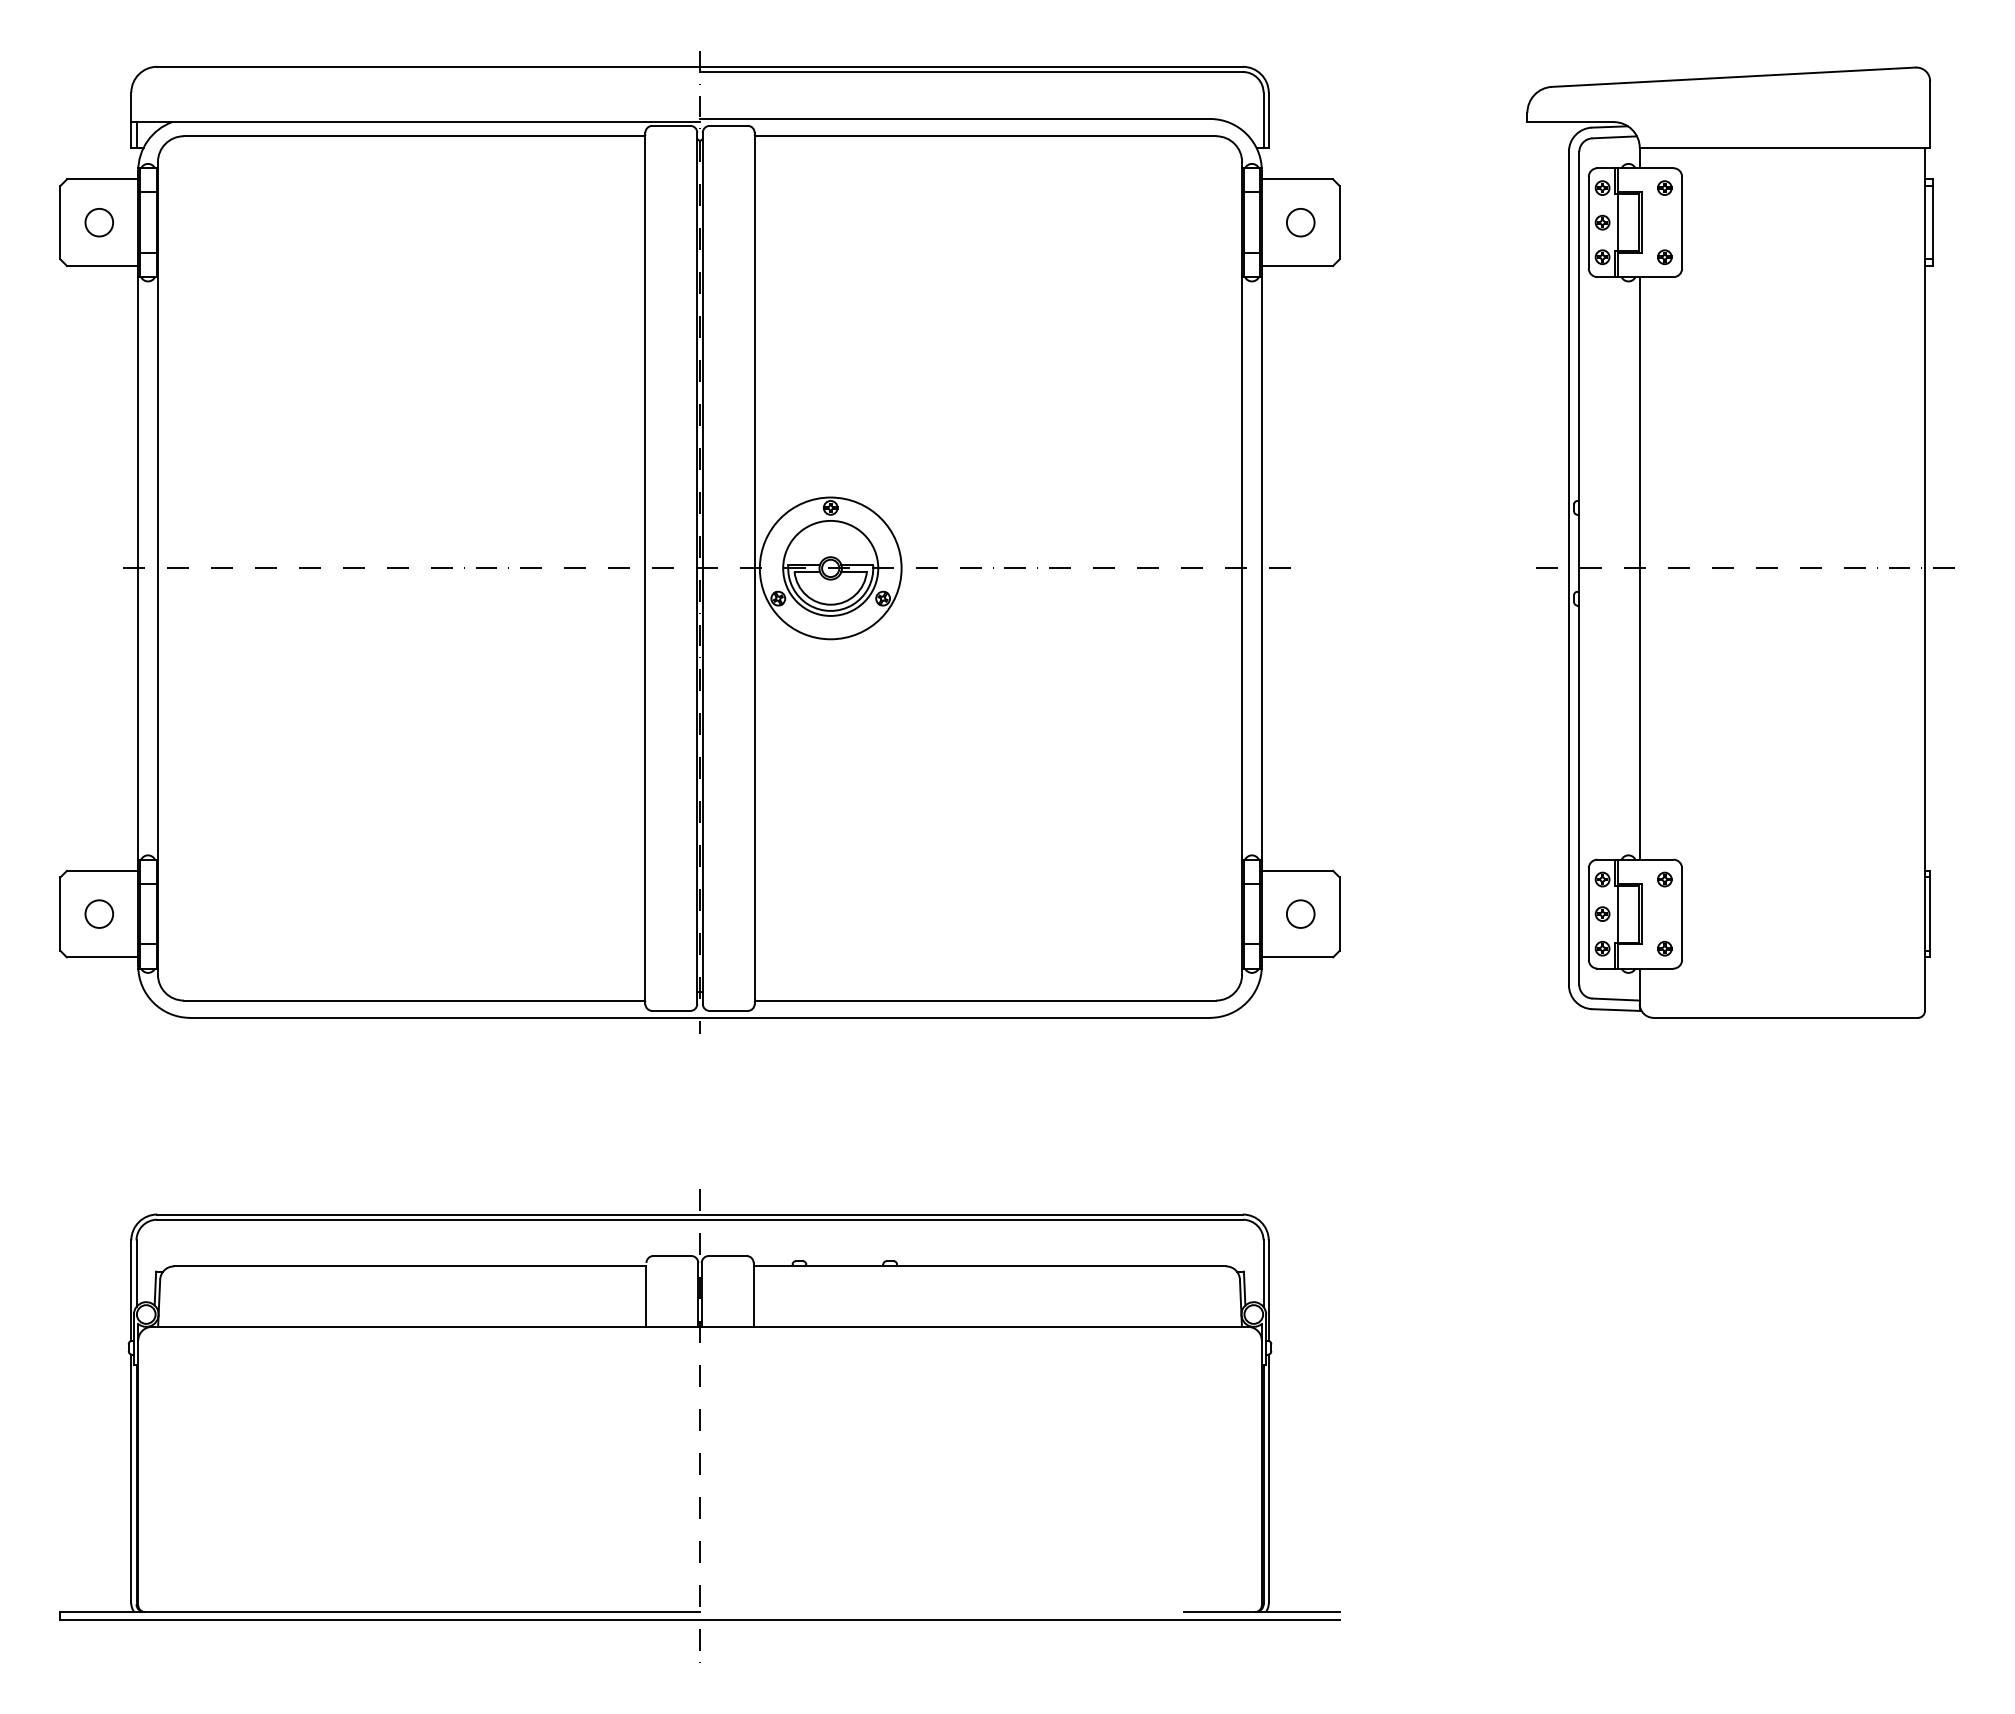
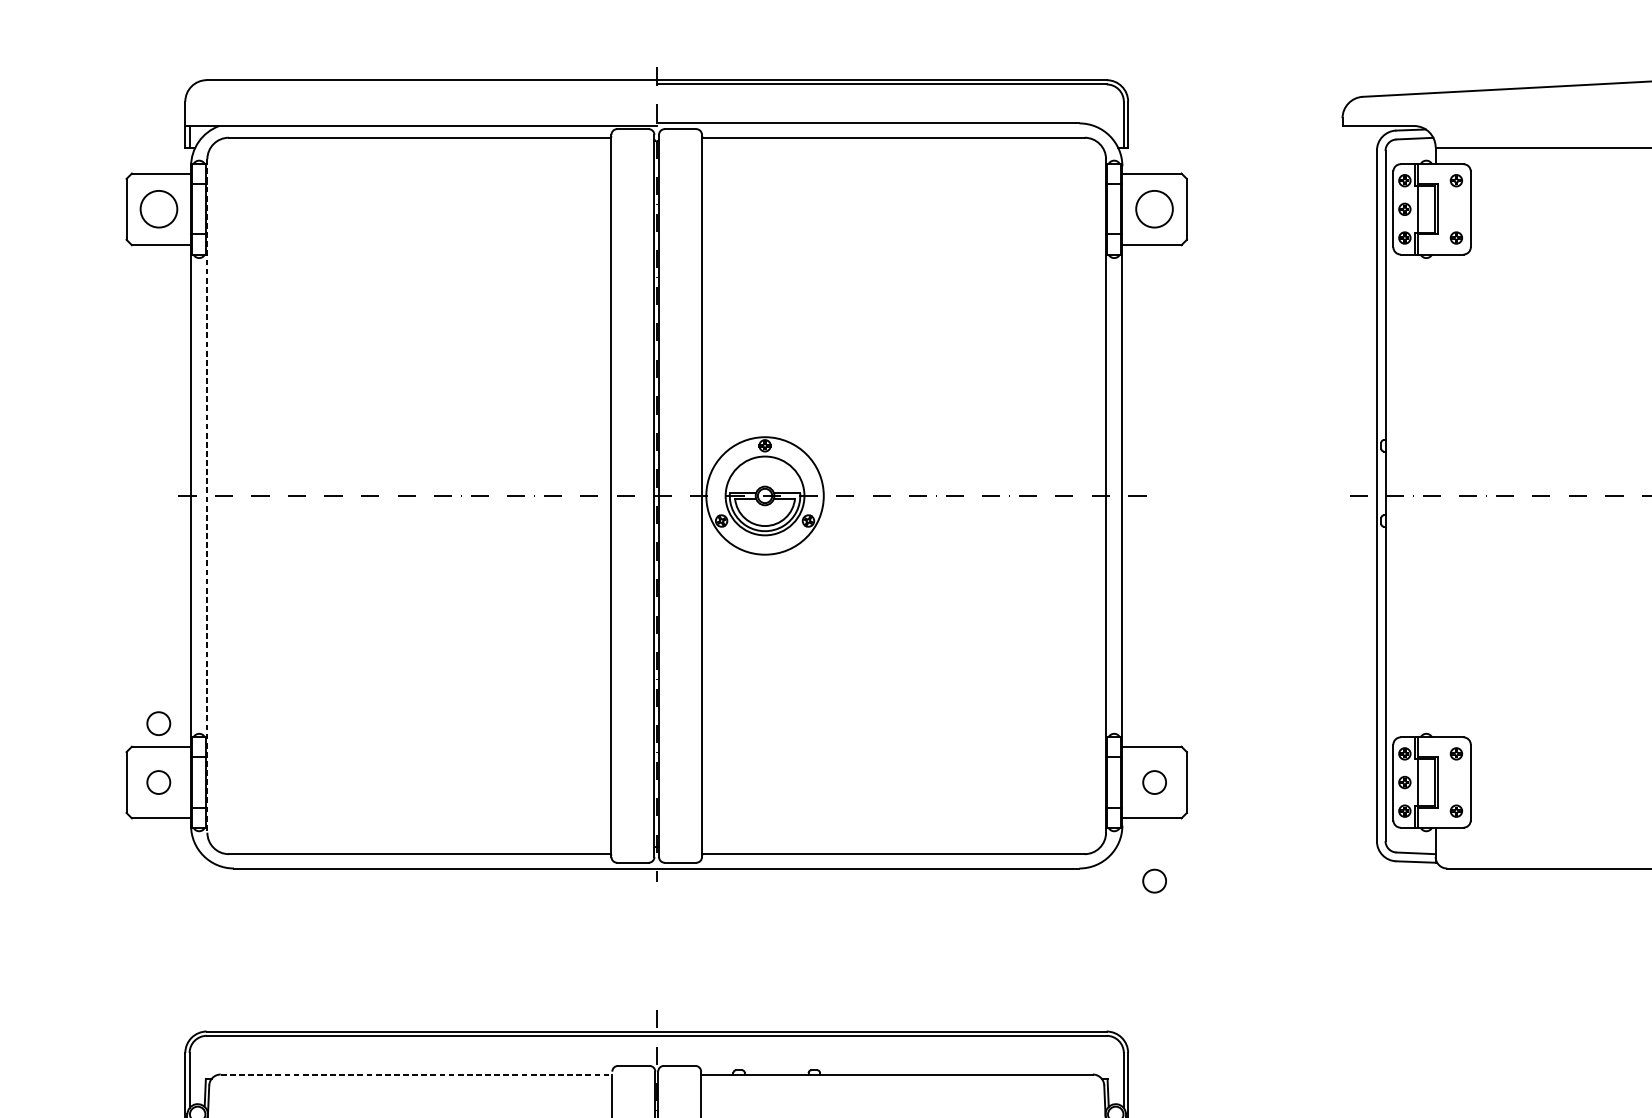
circle: (98, 222) -> (158, 209), size x1.6
circle: (1300, 222) -> (1154, 209), size x1.6
line: (157, 568) -> (207, 496), solid -> dashed
line: (1639, 568) -> (1435, 496), removed
circle: (98, 842) -> (158, 723), added
circle: (1300, 1032) -> (1154, 880), added
line: (410, 1266) -> (416, 1074), solid -> dashed

